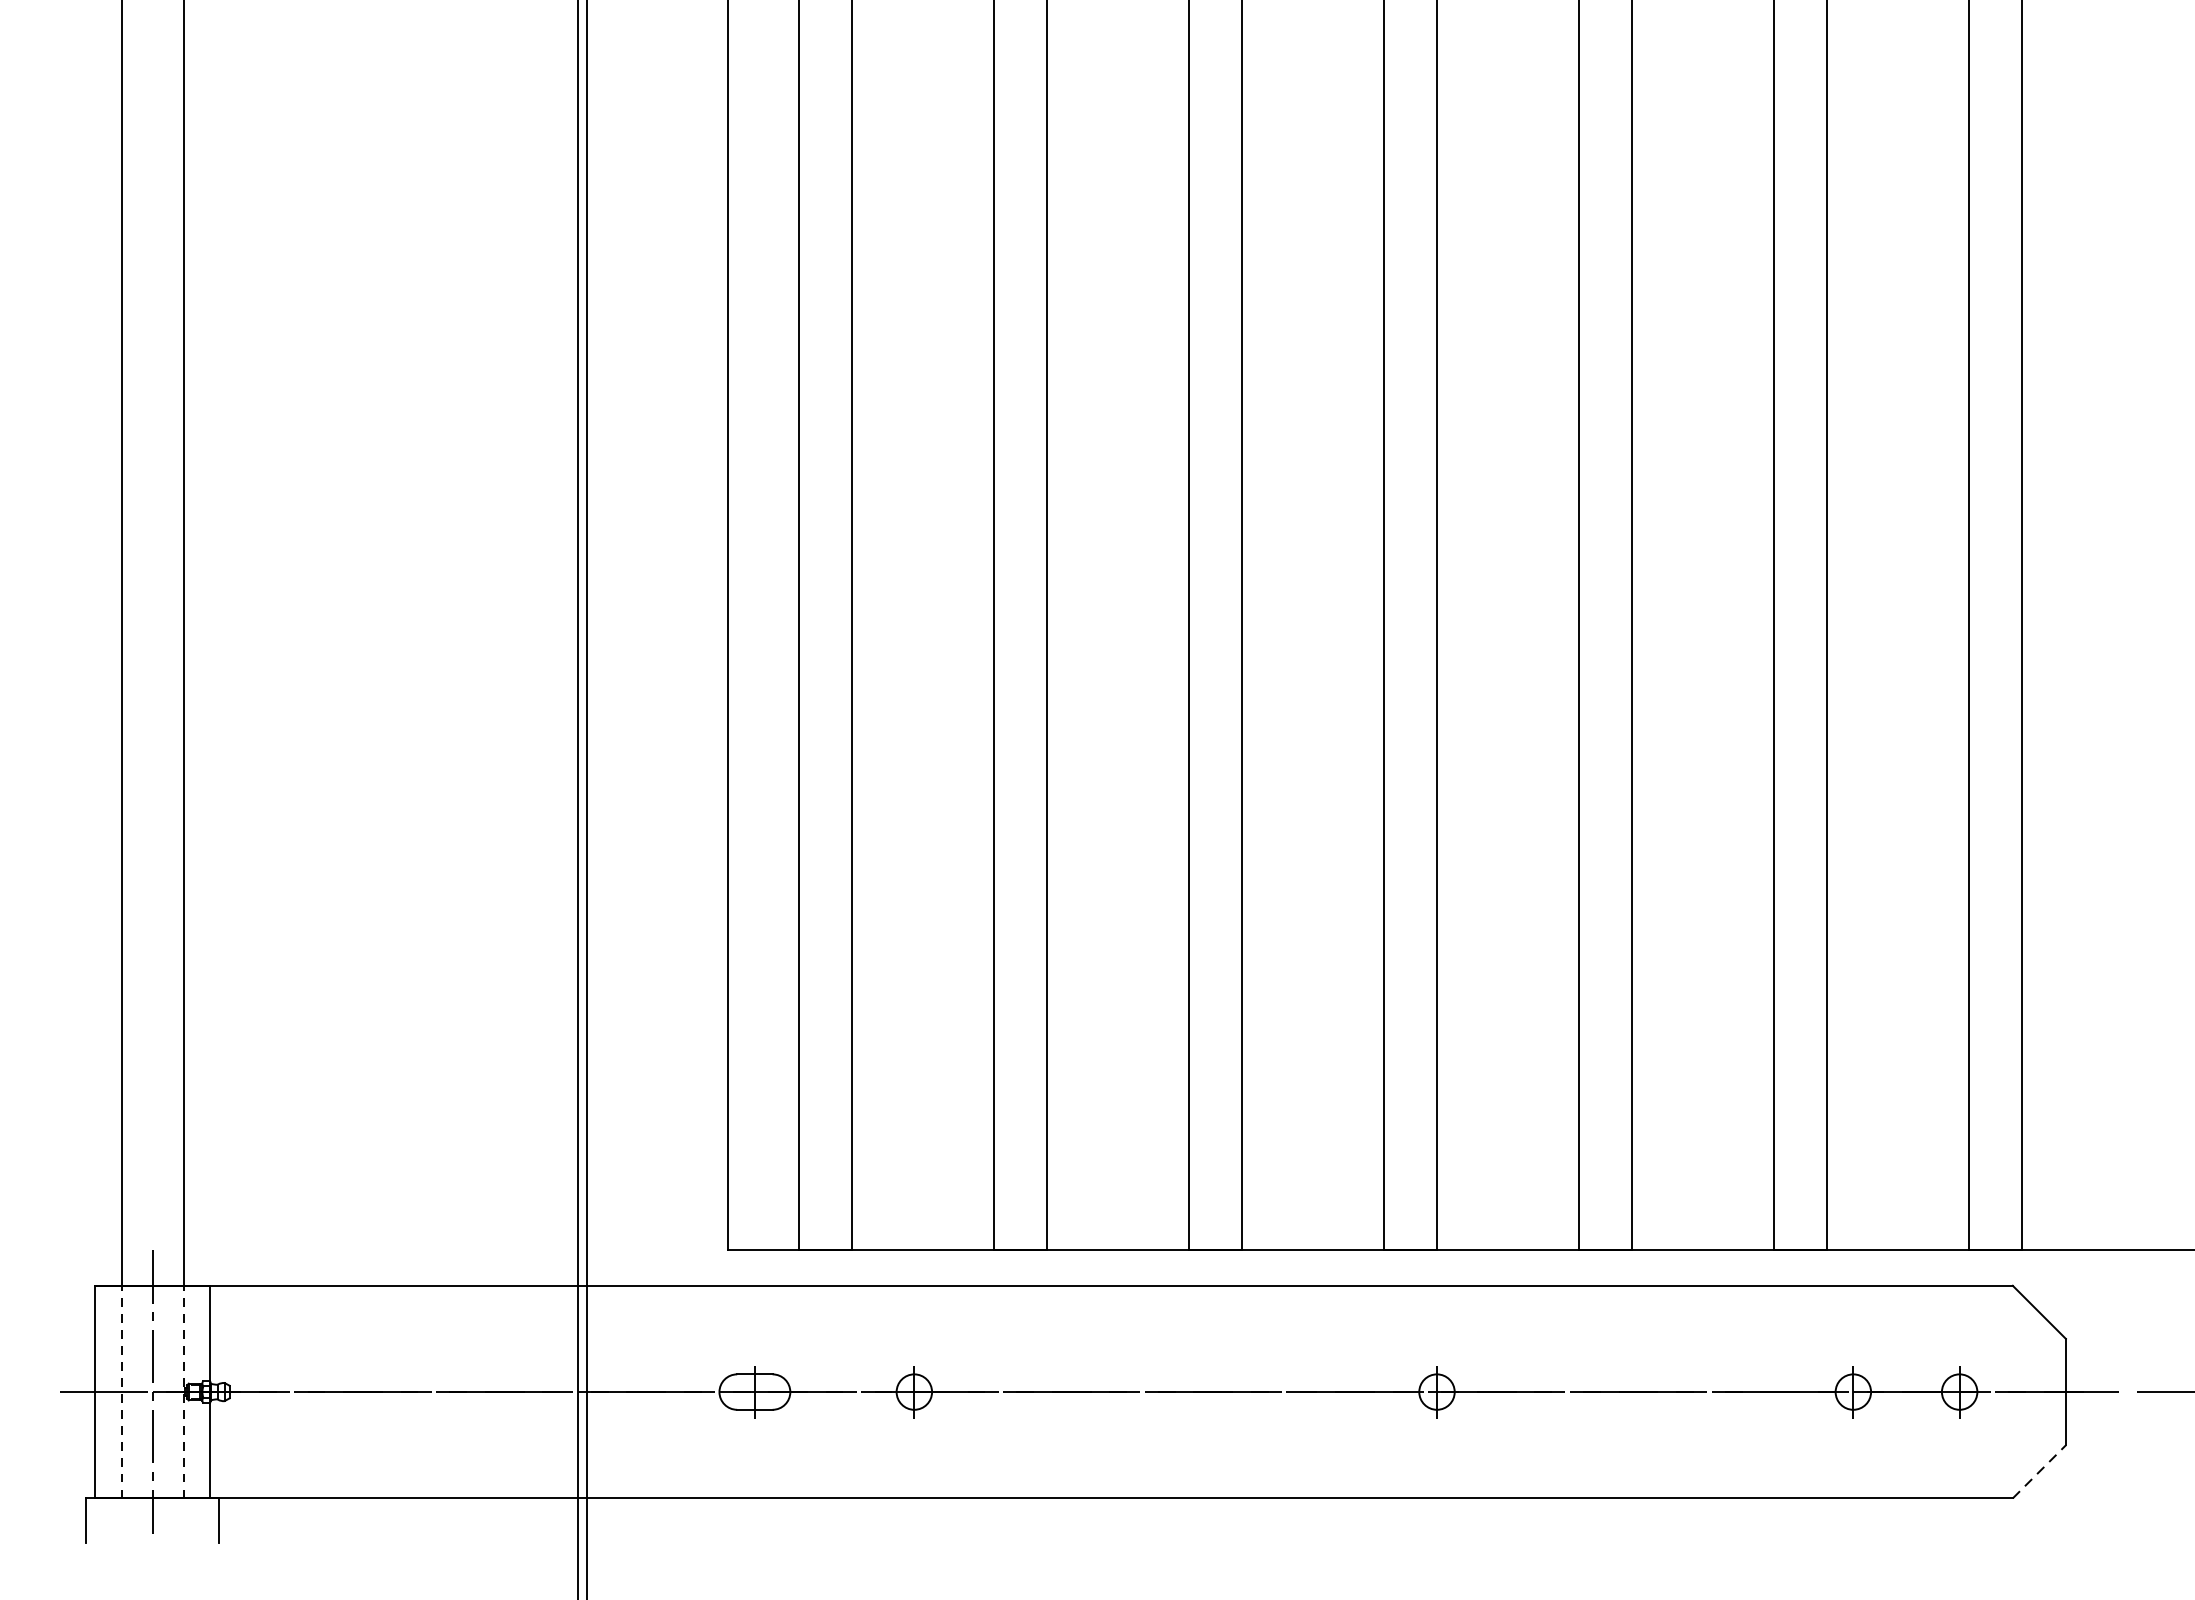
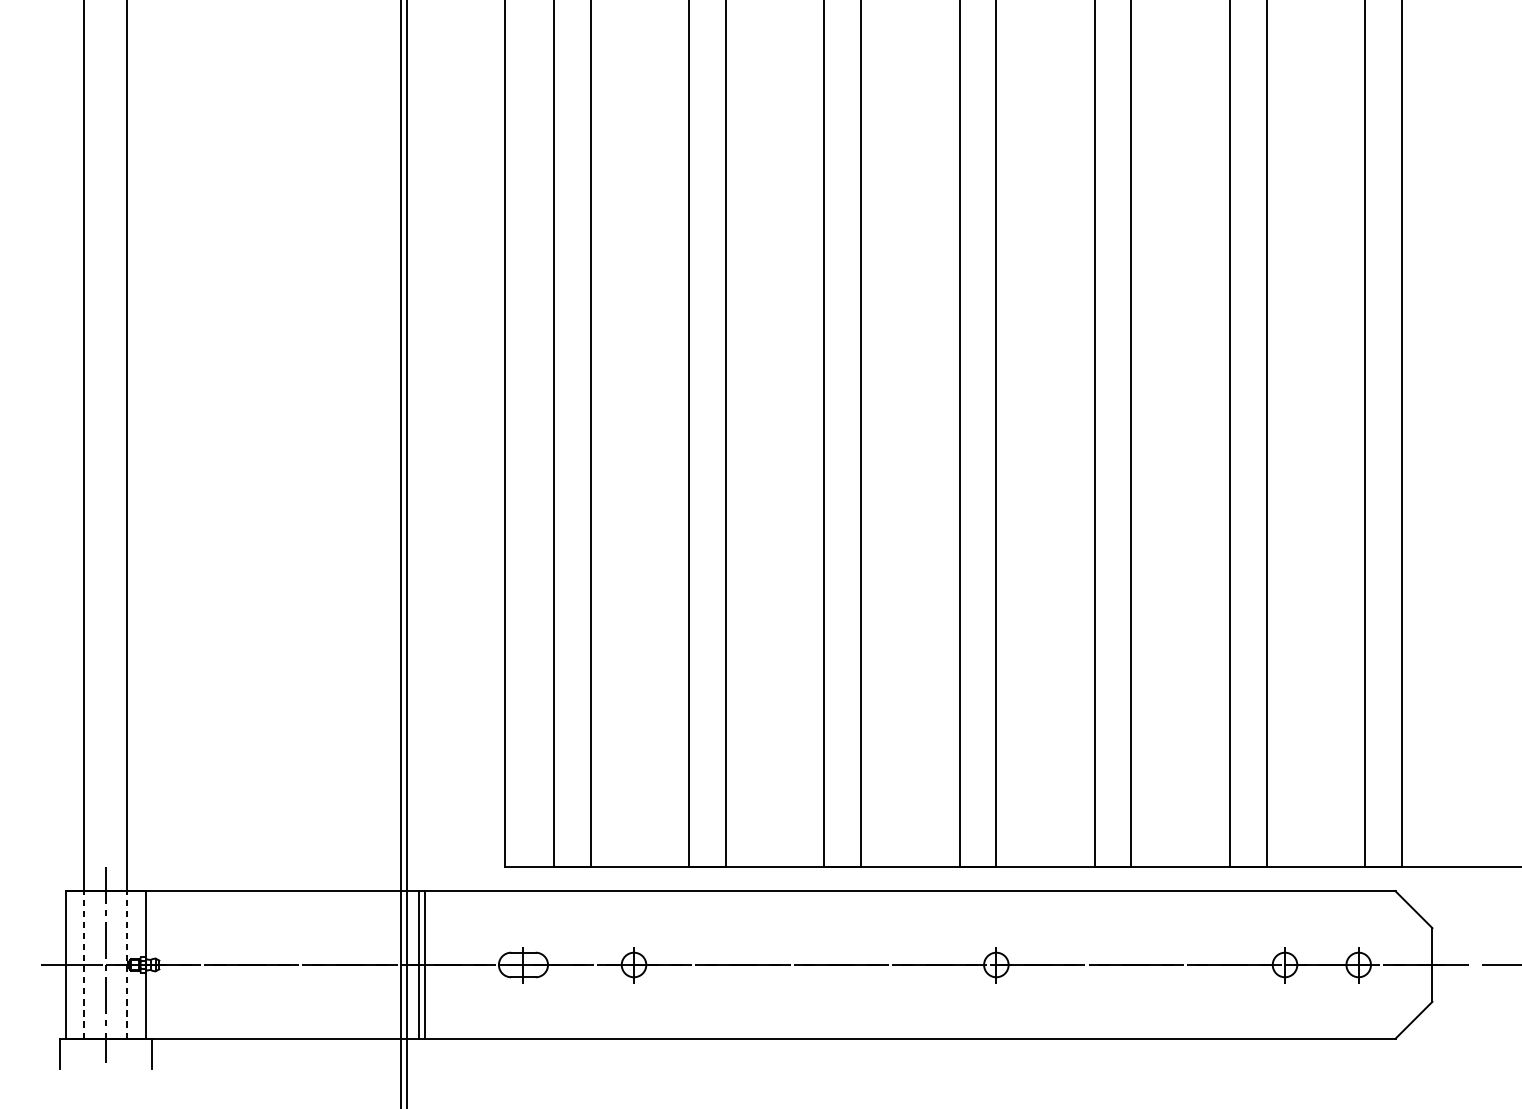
line: (604, 1391) -> (419, 964), added
line: (613, 1391) -> (425, 964), added
line: (2040, 1470) -> (1414, 1019), dashed -> solid

